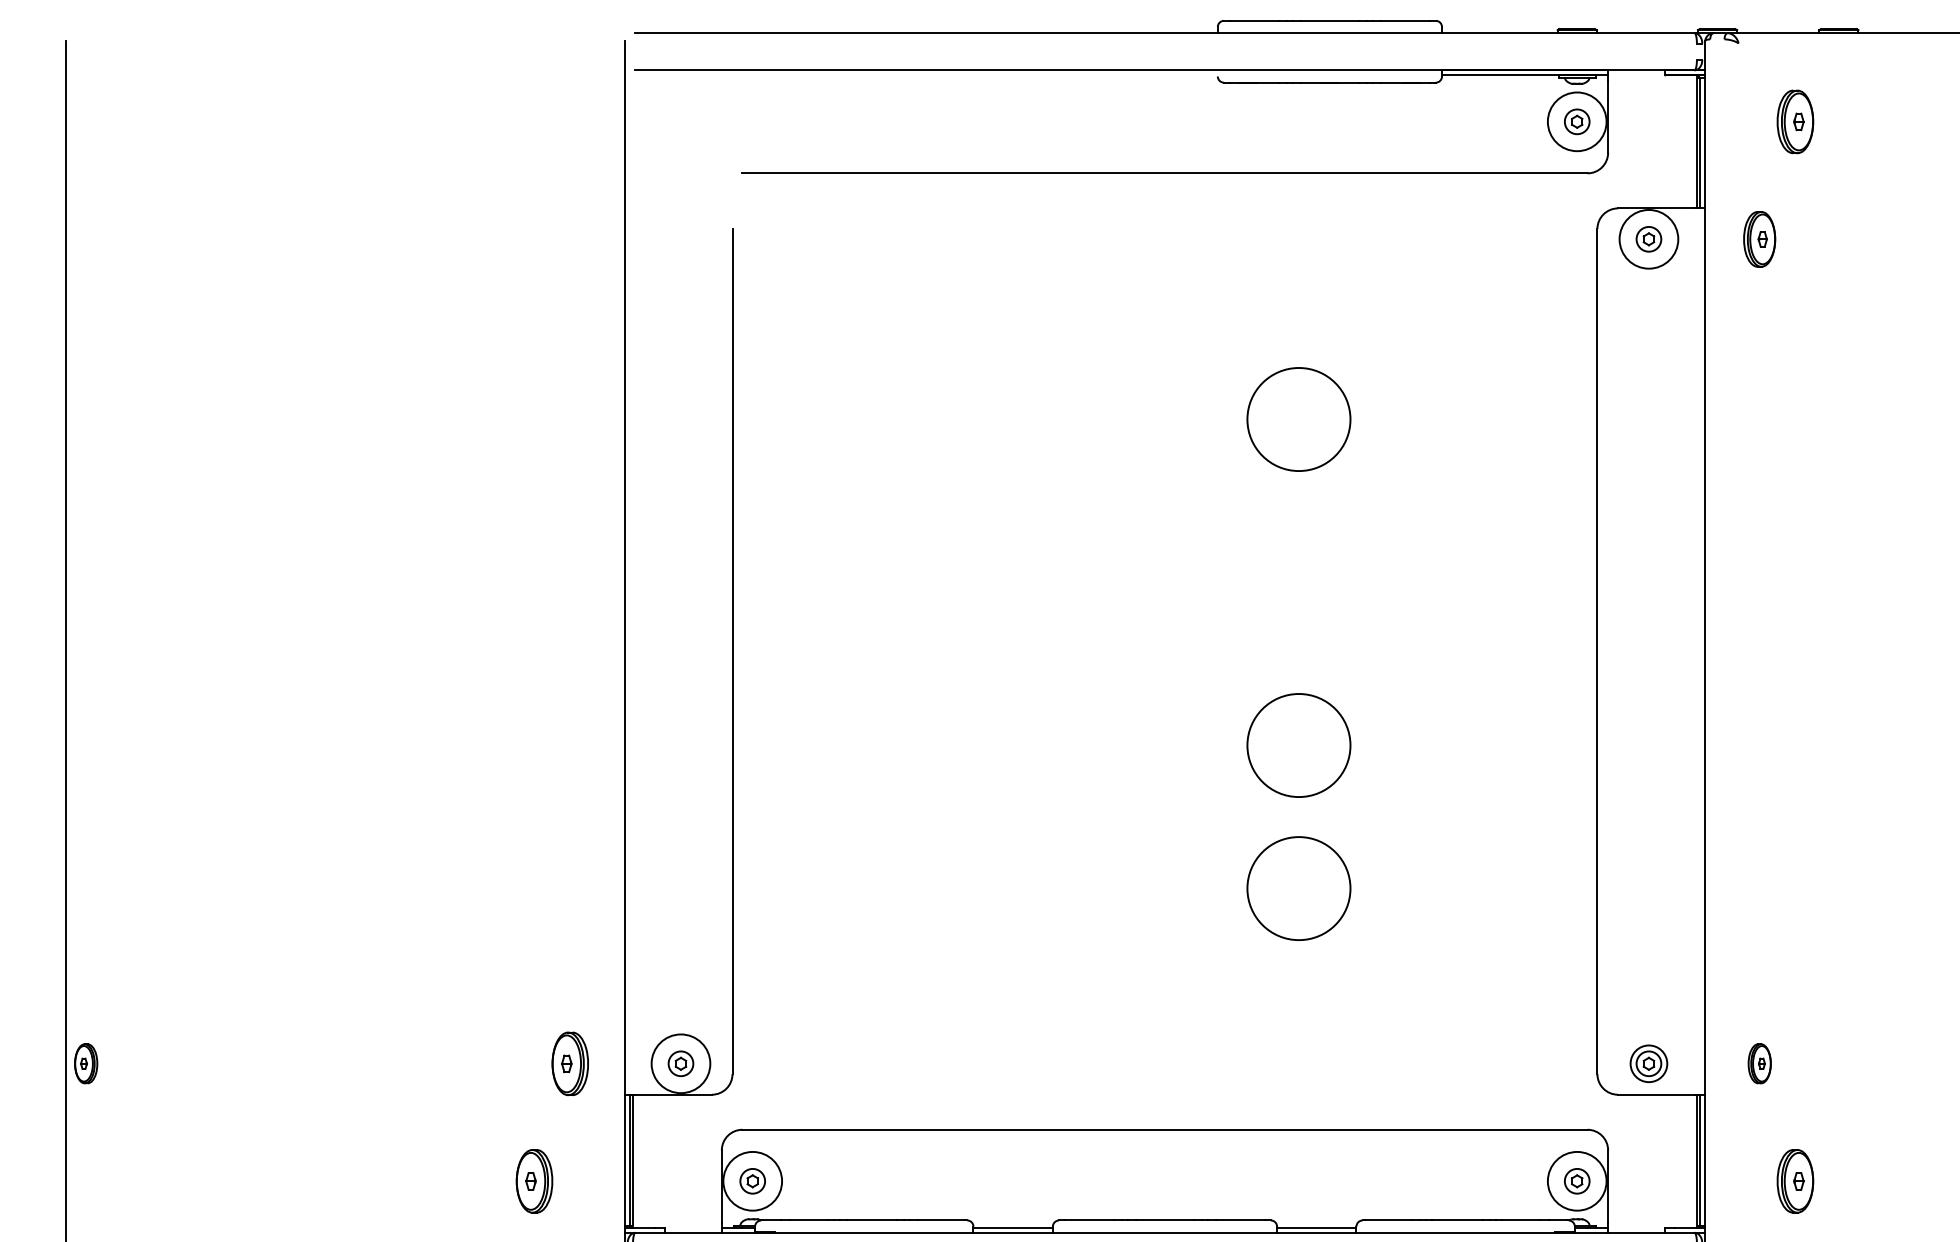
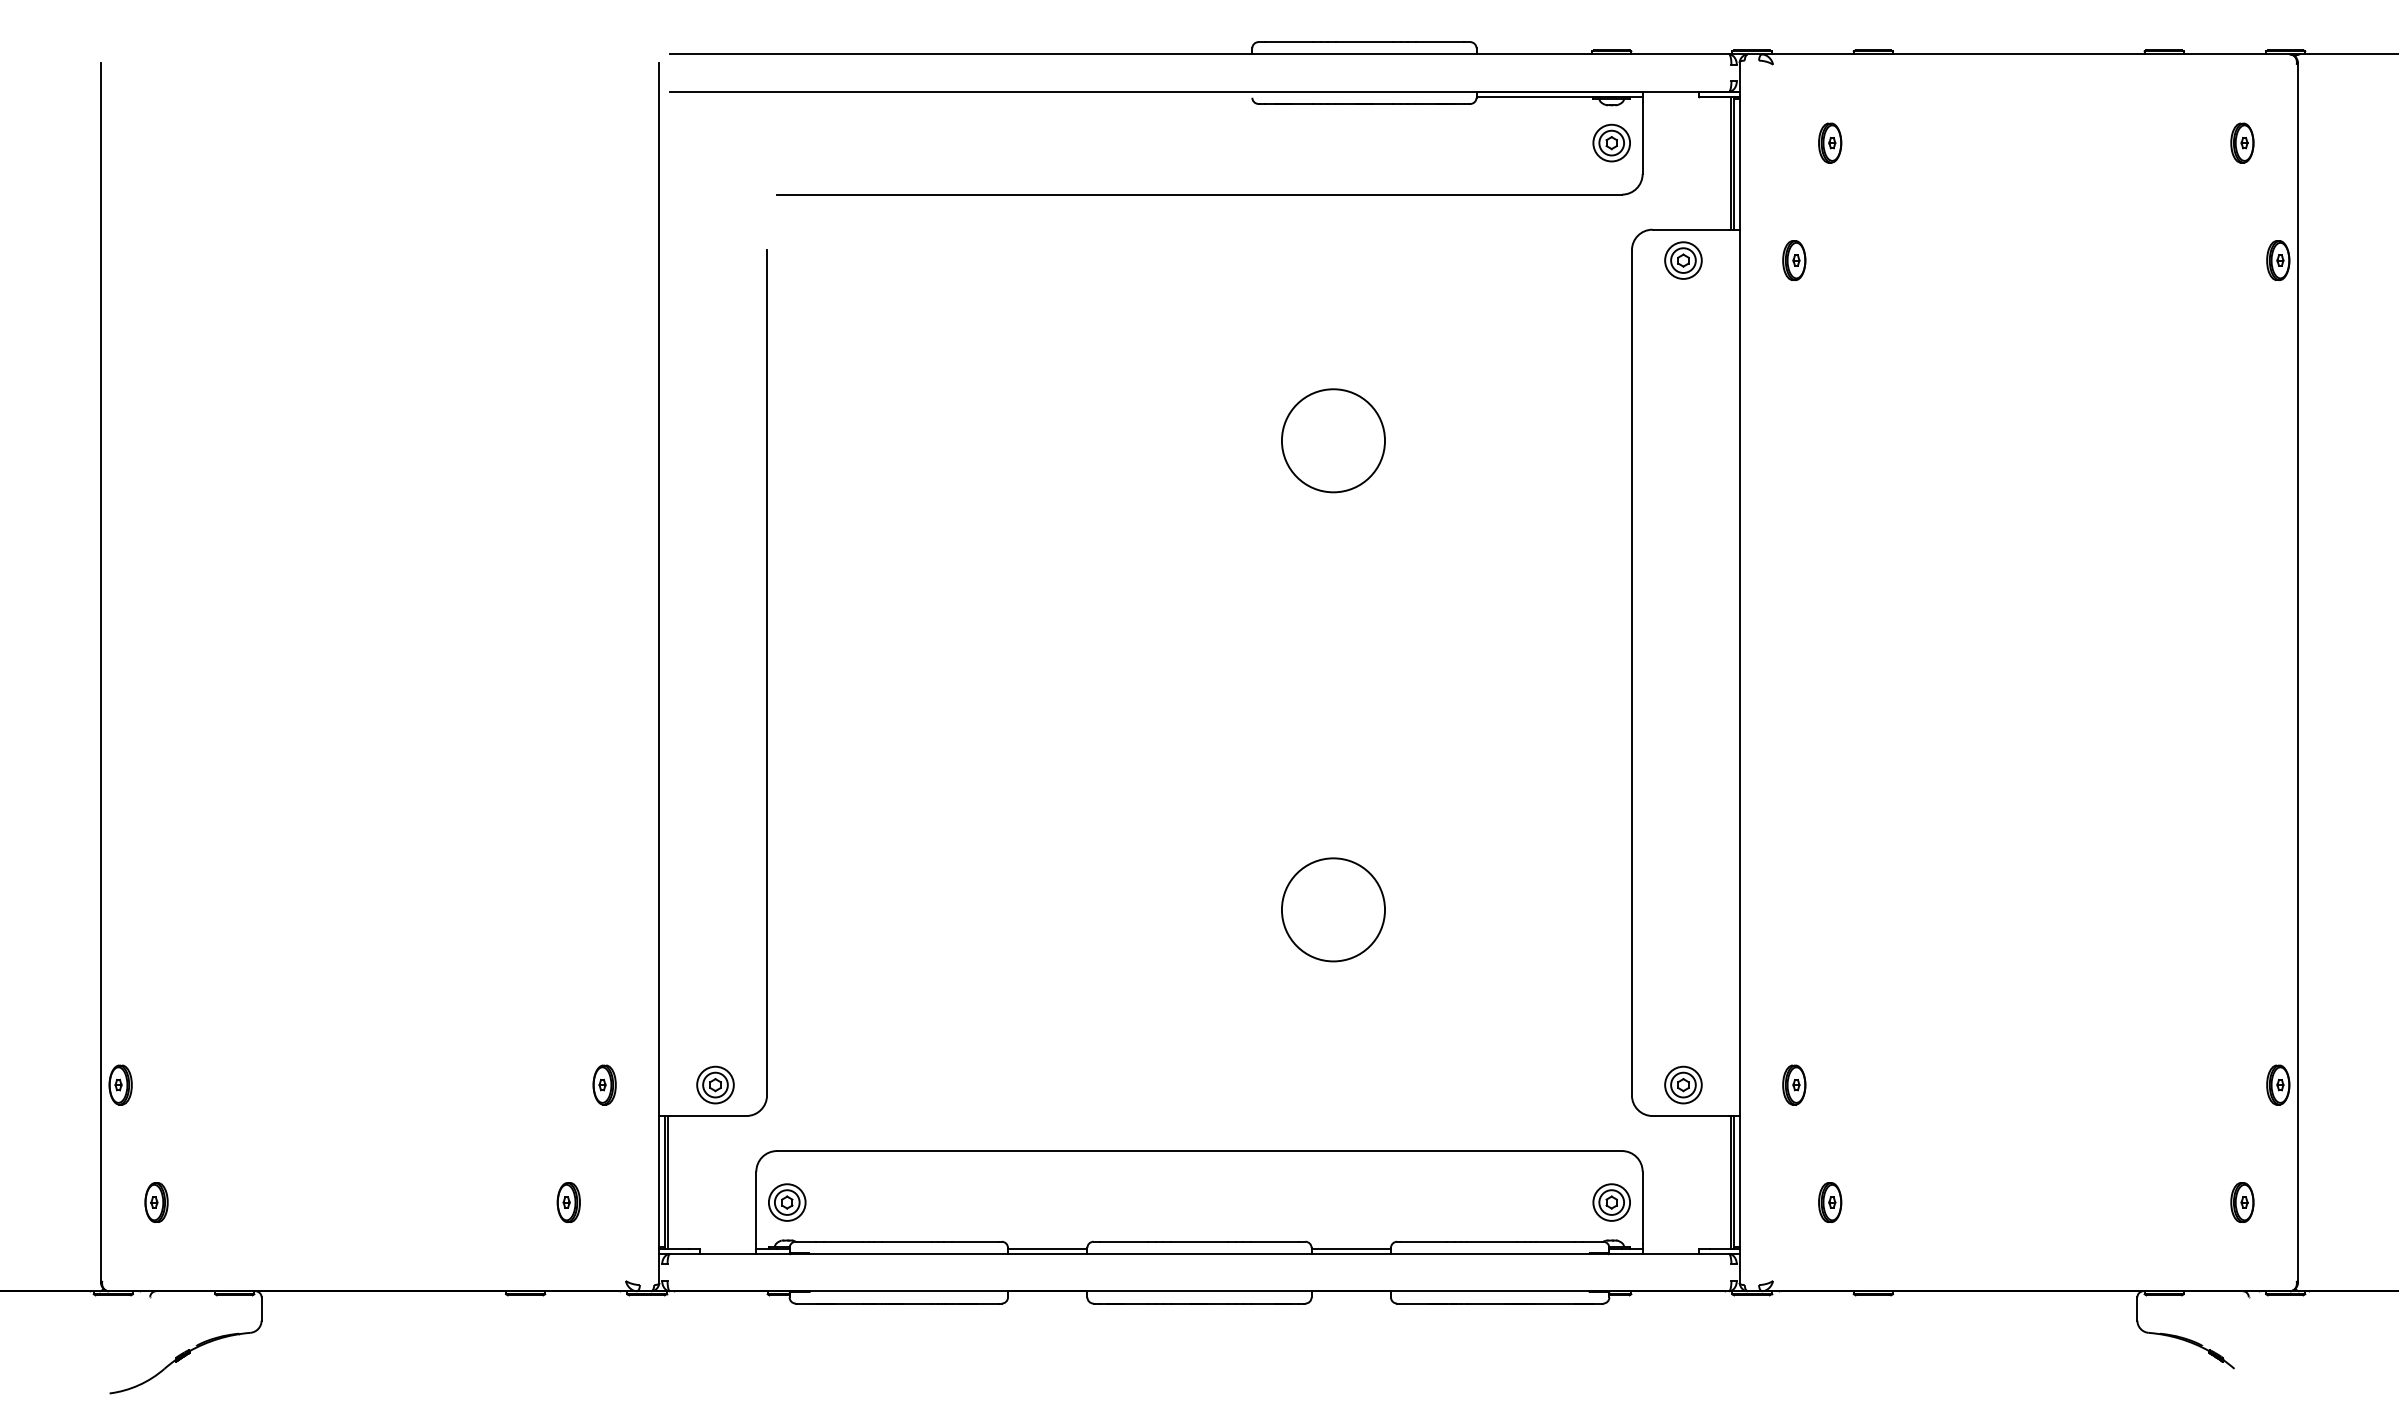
circle: (1576, 121) -> (1611, 142), size x0.62
part: (1795, 121) -> (1830, 142), size x0.62
circle: (1648, 239) -> (1683, 260), size x0.62
part: (1759, 239) -> (1794, 260), size x0.71
circle: (1298, 745) -> (1333, 766), removed
part: (569, 1063) -> (604, 1084), size x0.62
circle: (680, 1063) -> (715, 1084), size x0.62
part: (121, 1181) -> (156, 1202), added
part: (533, 1181) -> (568, 1202), size x0.62
circle: (751, 1181) -> (786, 1202), size x0.62
circle: (1576, 1181) -> (1611, 1202), size x0.62
part: (1795, 1181) -> (1830, 1202), size x0.62

